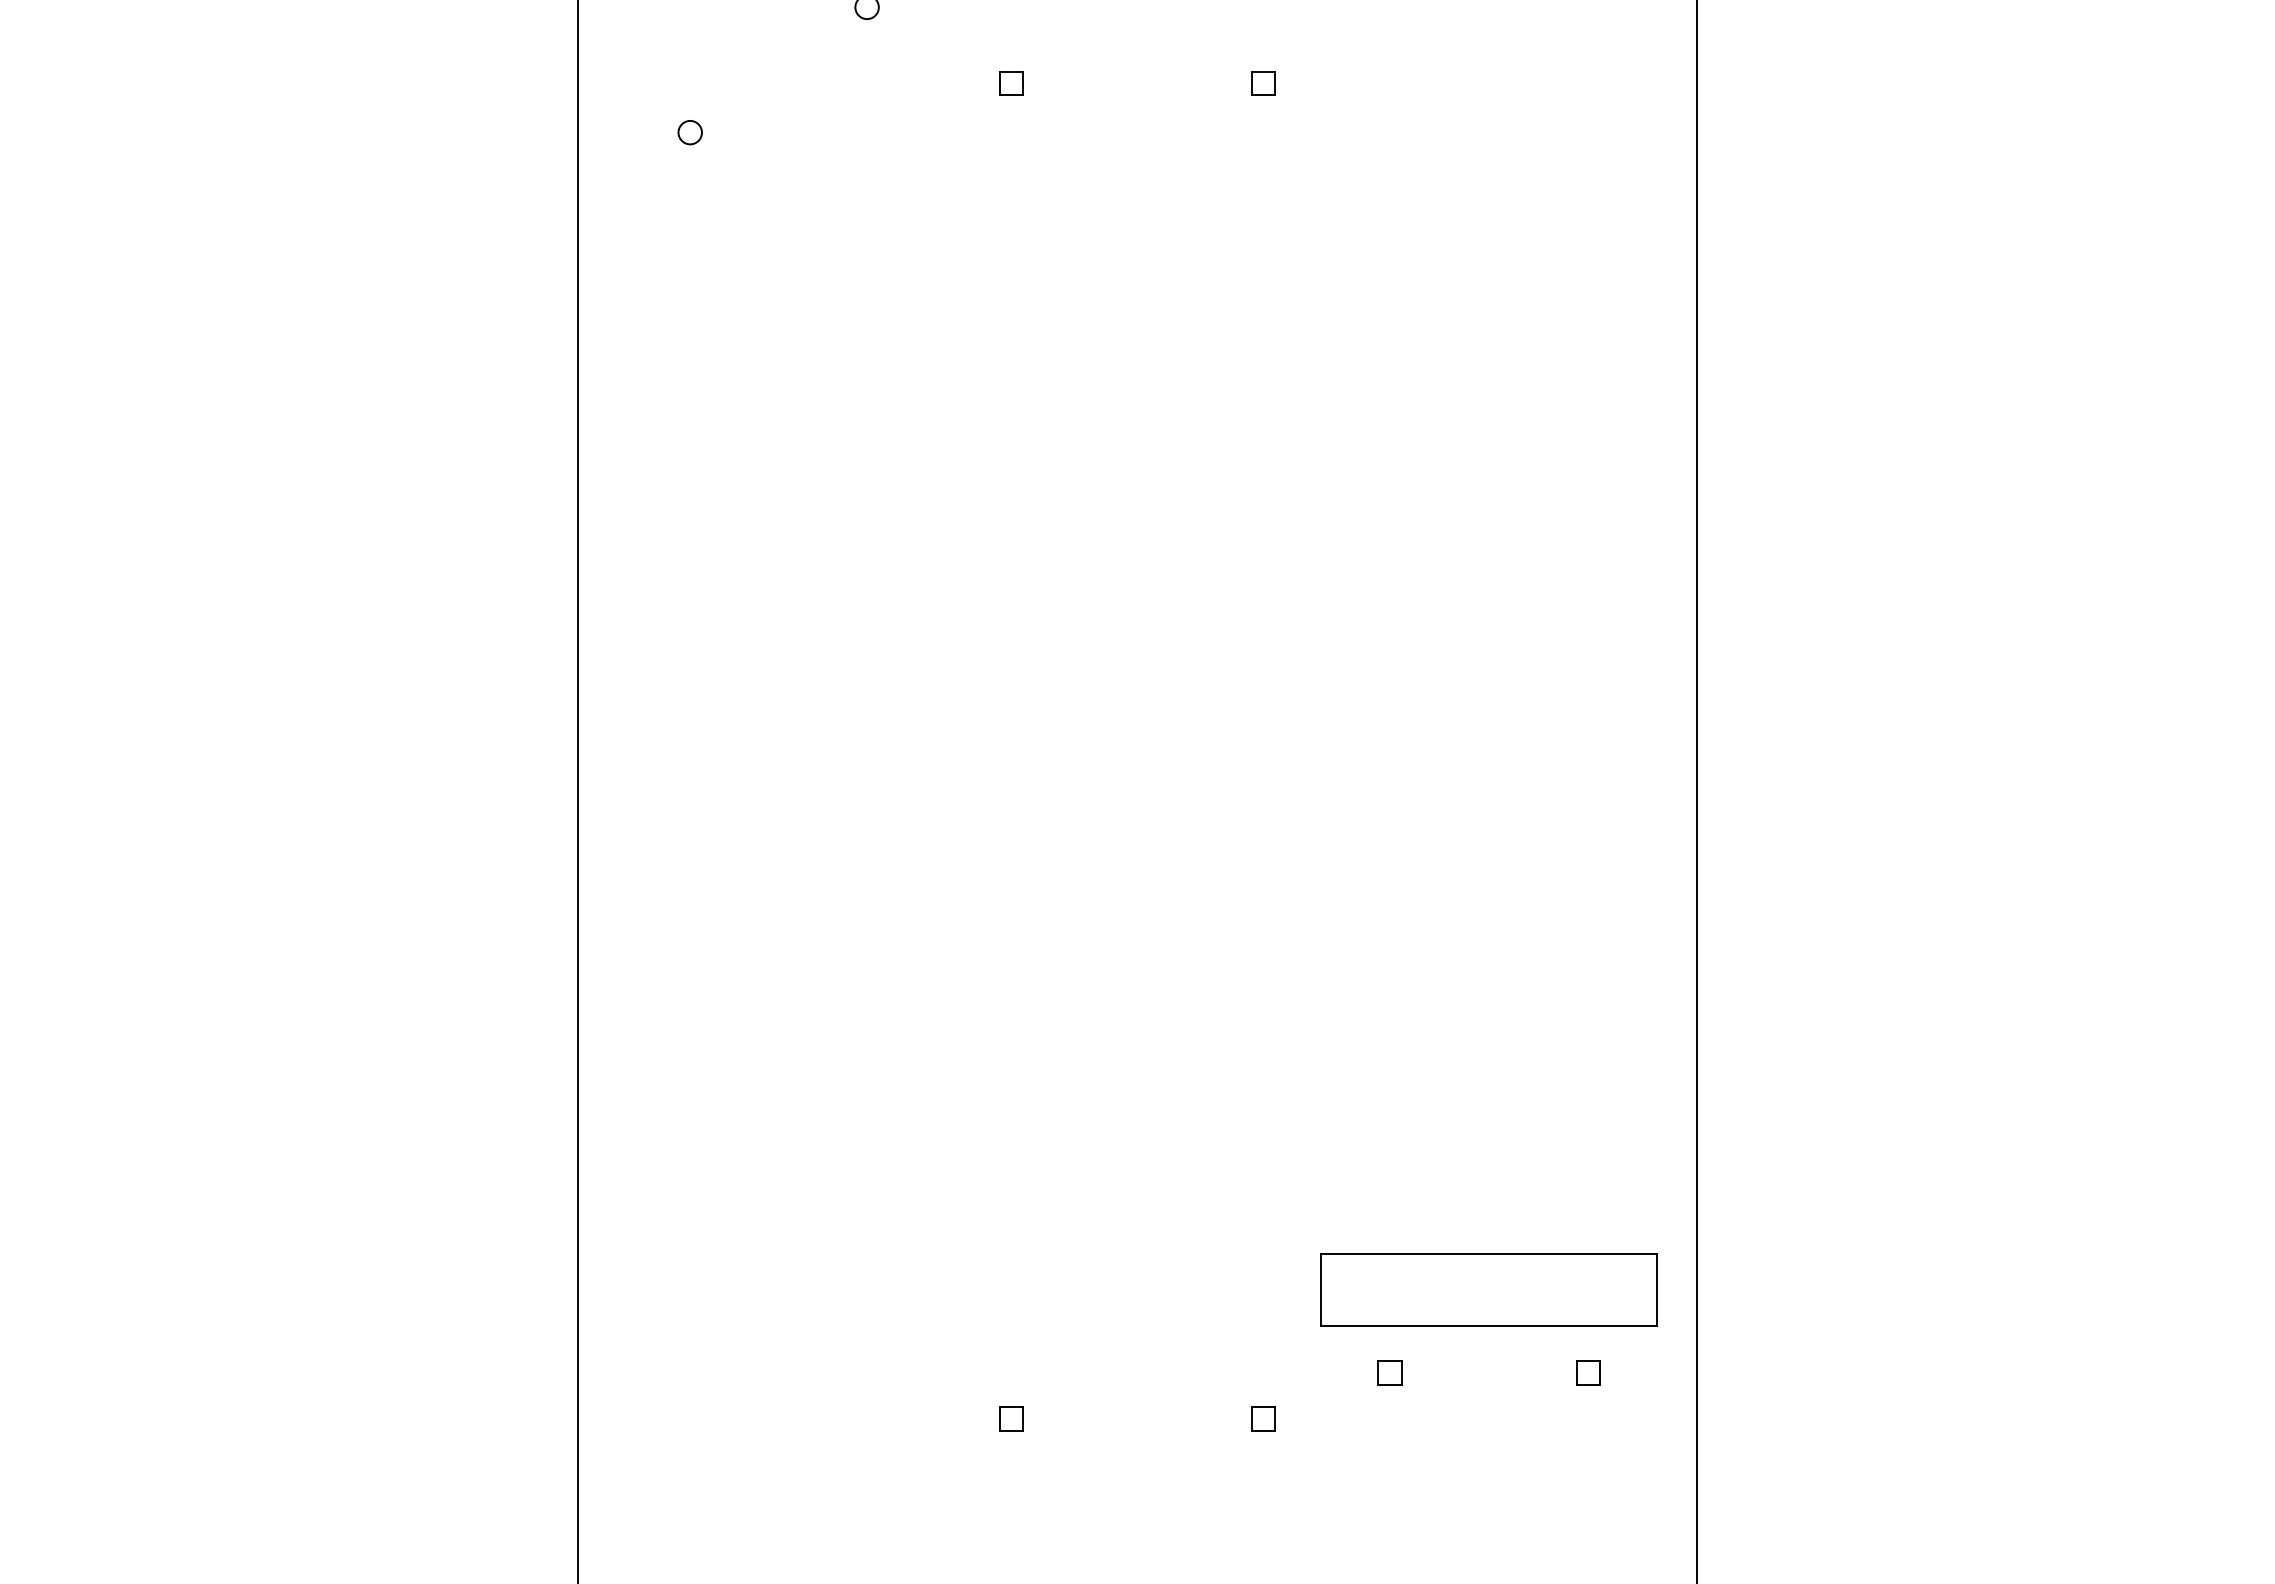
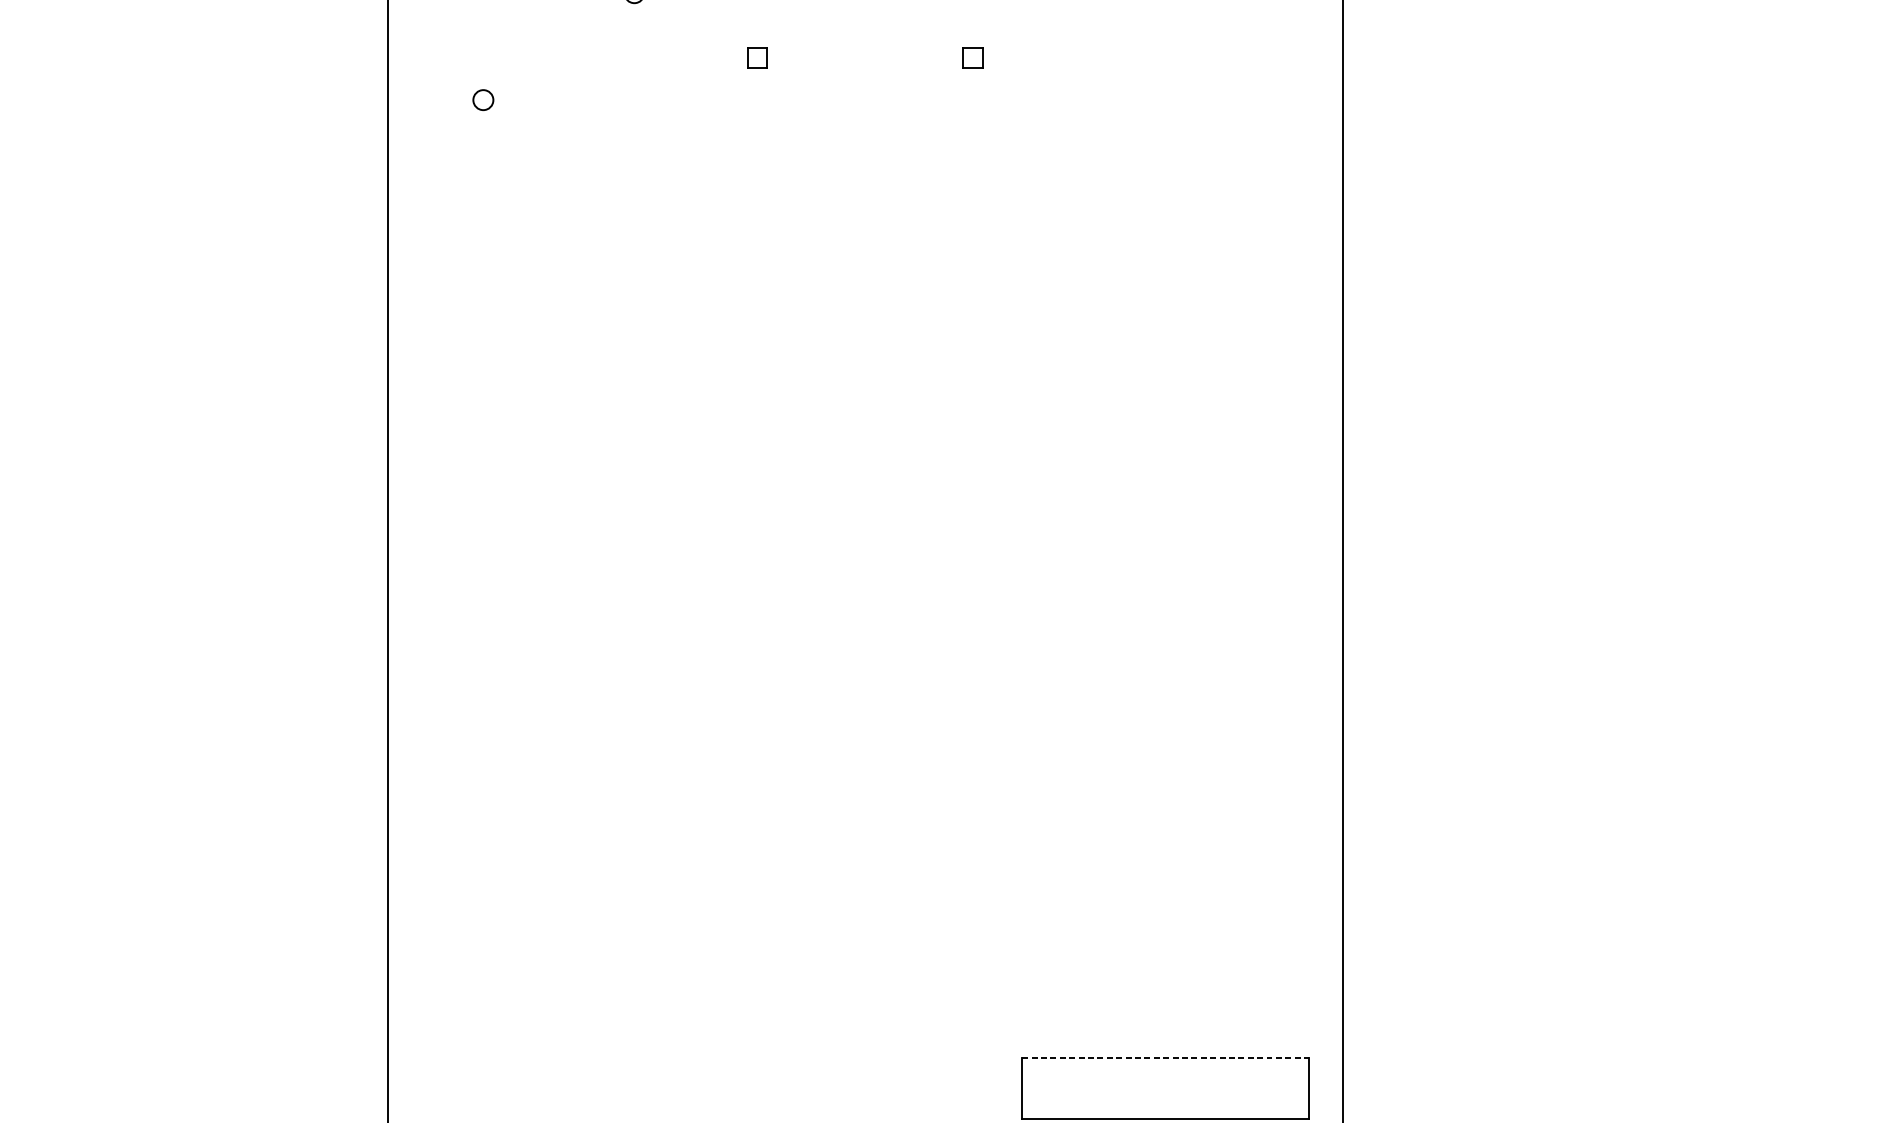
line: (1489, 1253) -> (1165, 1057), solid -> dashed

